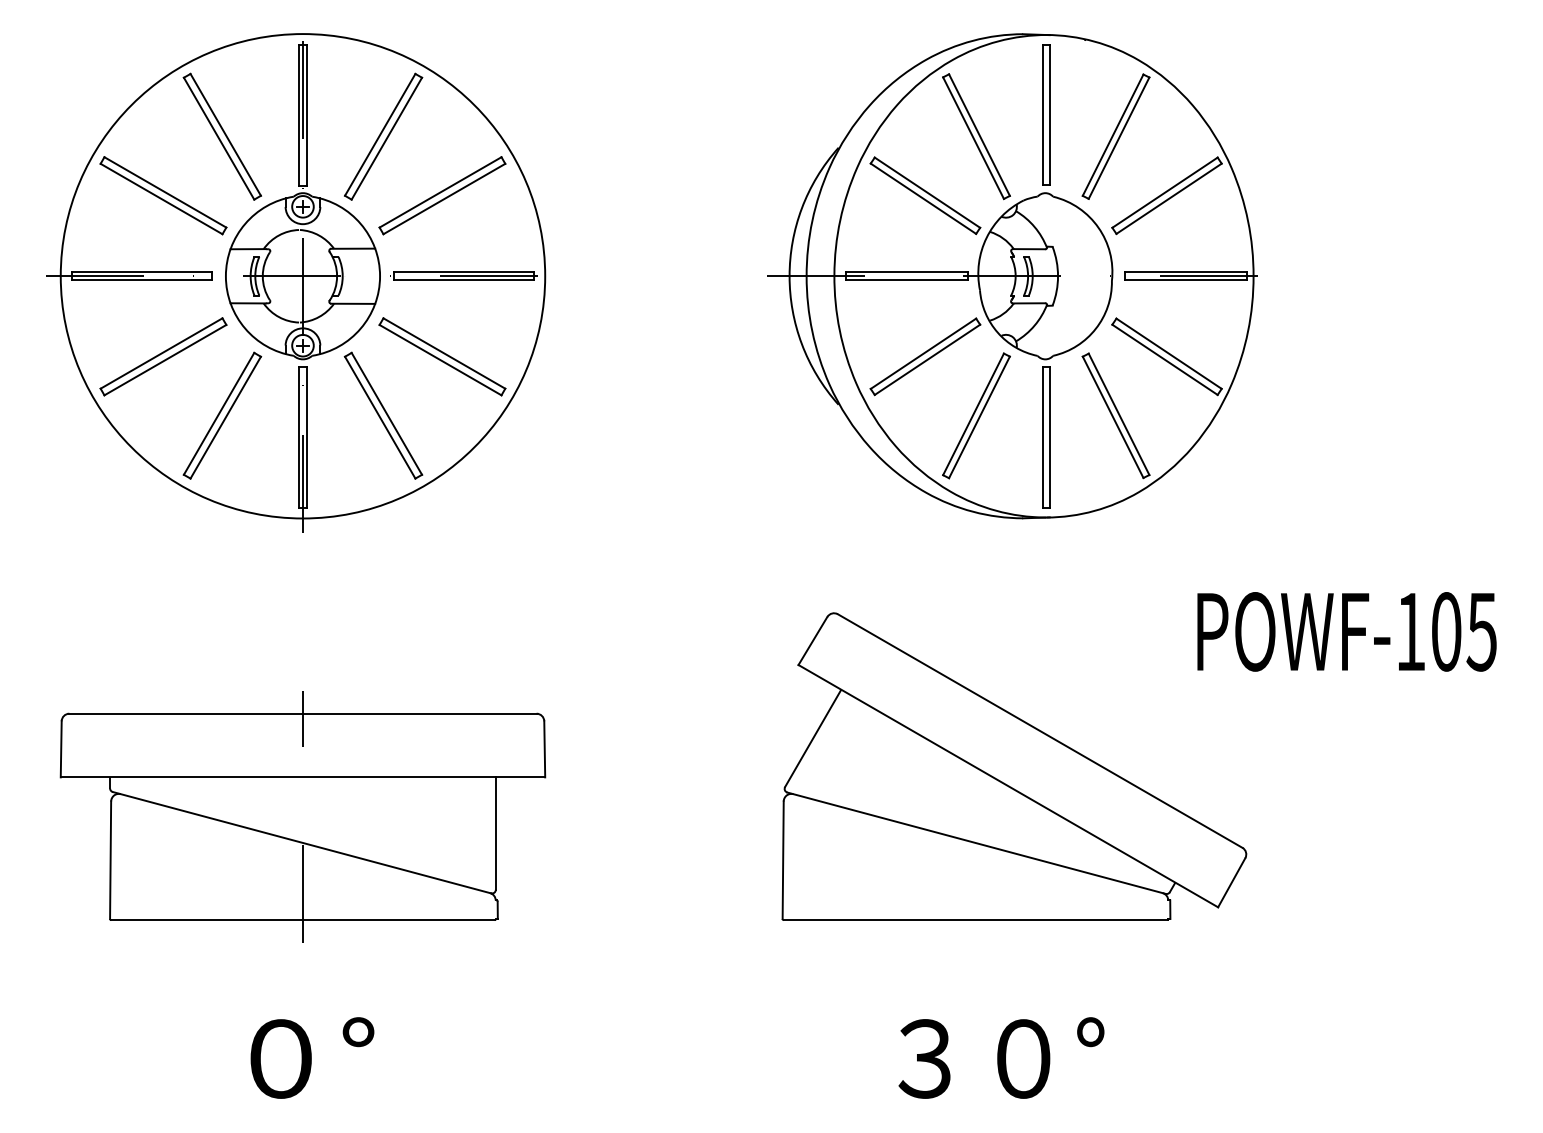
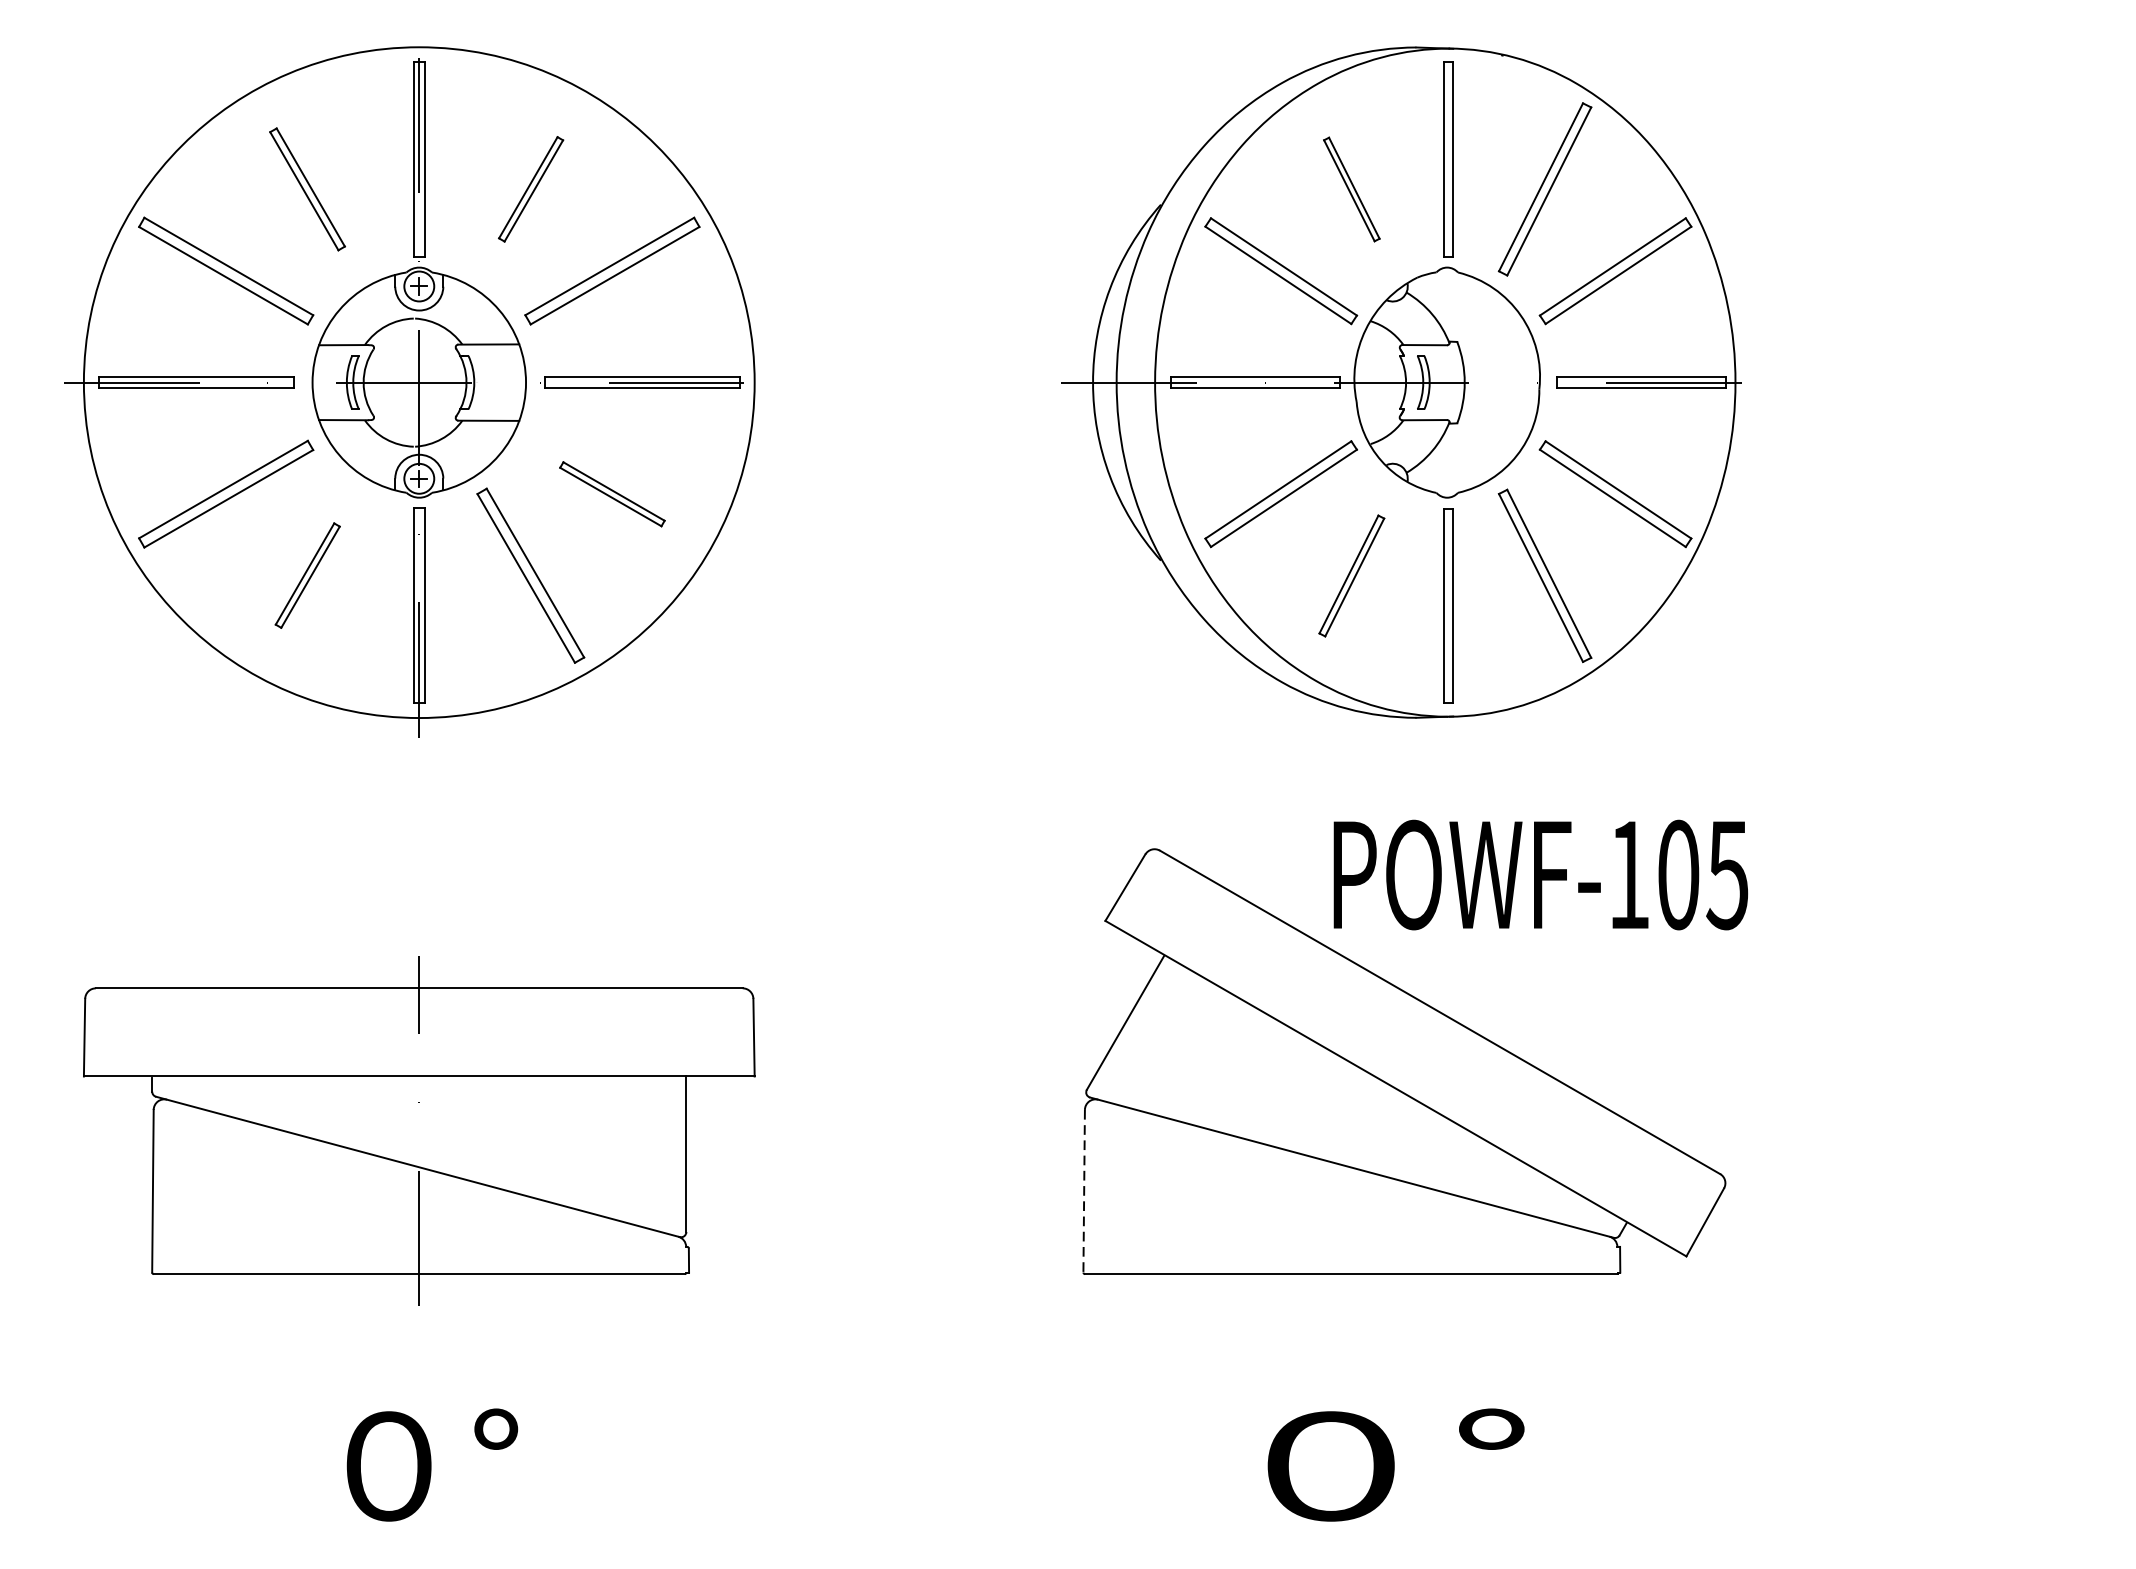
part: (221, 136) -> (306, 189), size x0.7
part: (383, 136) -> (530, 189), size x0.6
part: (976, 136) -> (1351, 189), size x0.6
part: (442, 356) -> (612, 493), size x0.6
part: (222, 415) -> (307, 575), size x0.6
part: (976, 415) -> (1351, 575), size x0.7
text: (1346, 631) -> (1540, 874), moved
line: (783, 860) -> (1084, 1191), solid -> dashed
text: (1001, 1057) -> (1386, 1464), ３０° -> ０°

